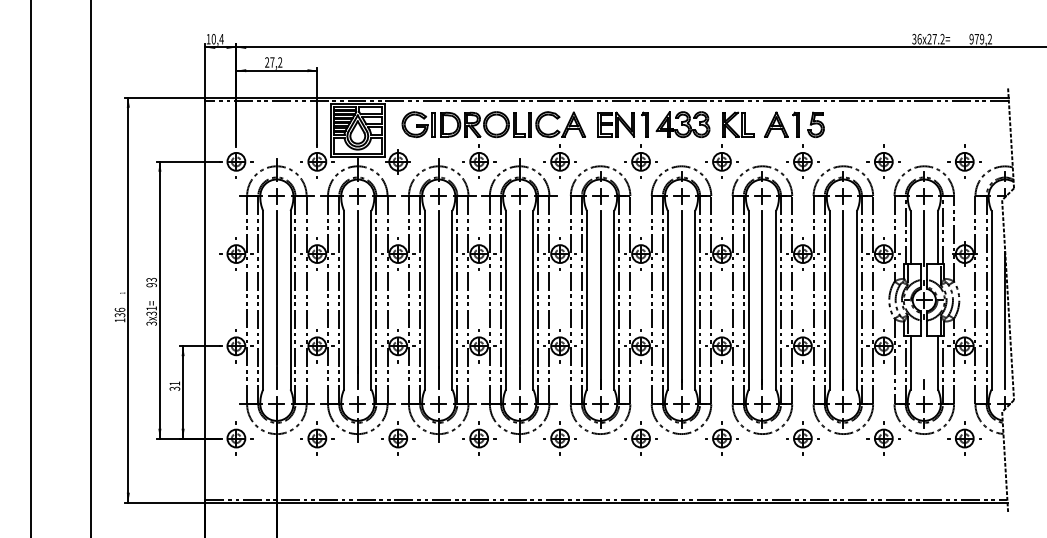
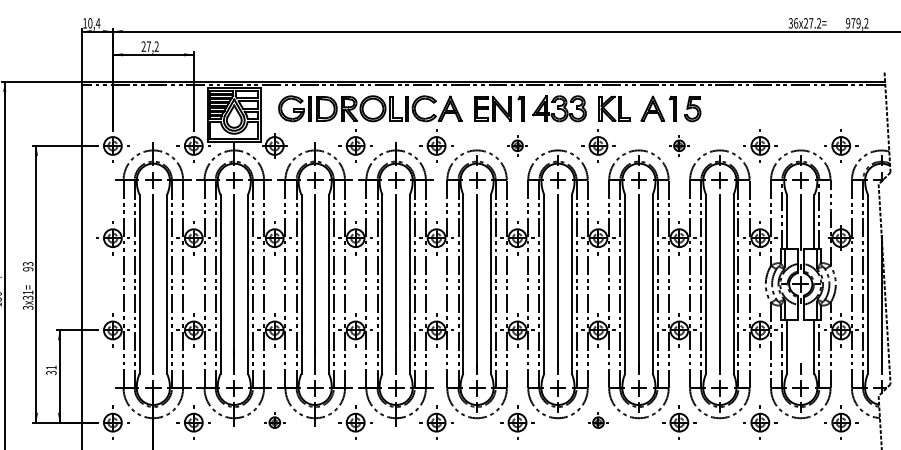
part: (640, 161) -> (516, 145), size x0.6
part: (802, 161) -> (678, 145), size x0.6
part: (398, 438) -> (274, 422), size x0.6
part: (721, 438) -> (597, 422), size x0.6

